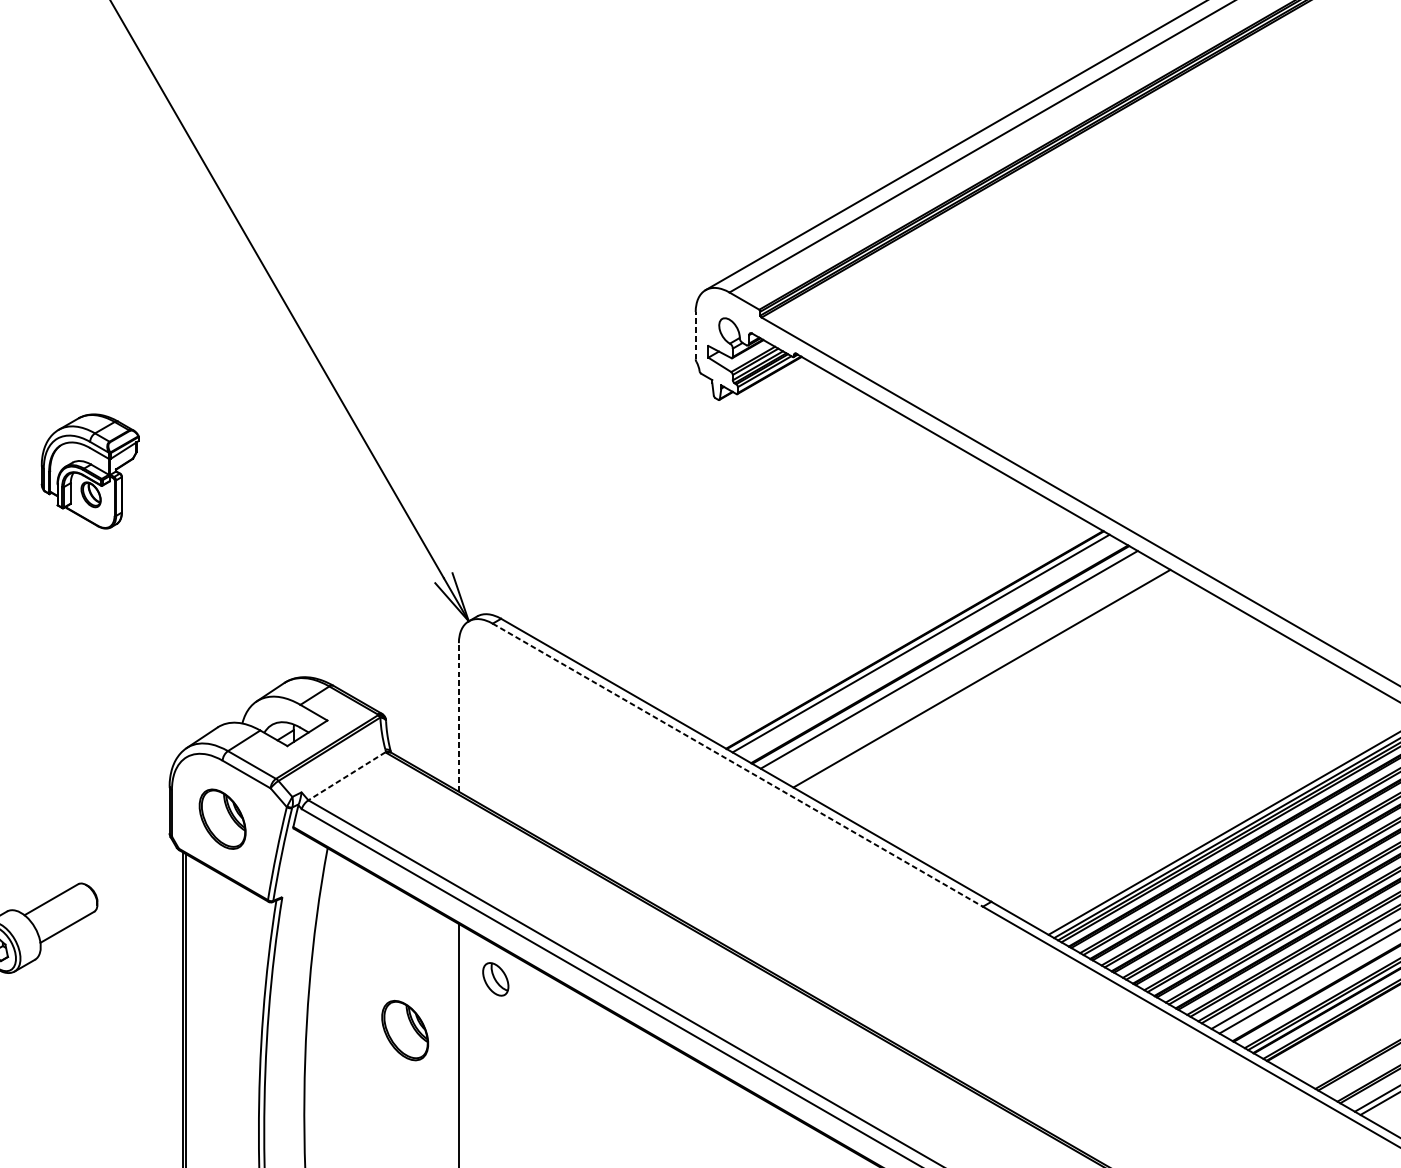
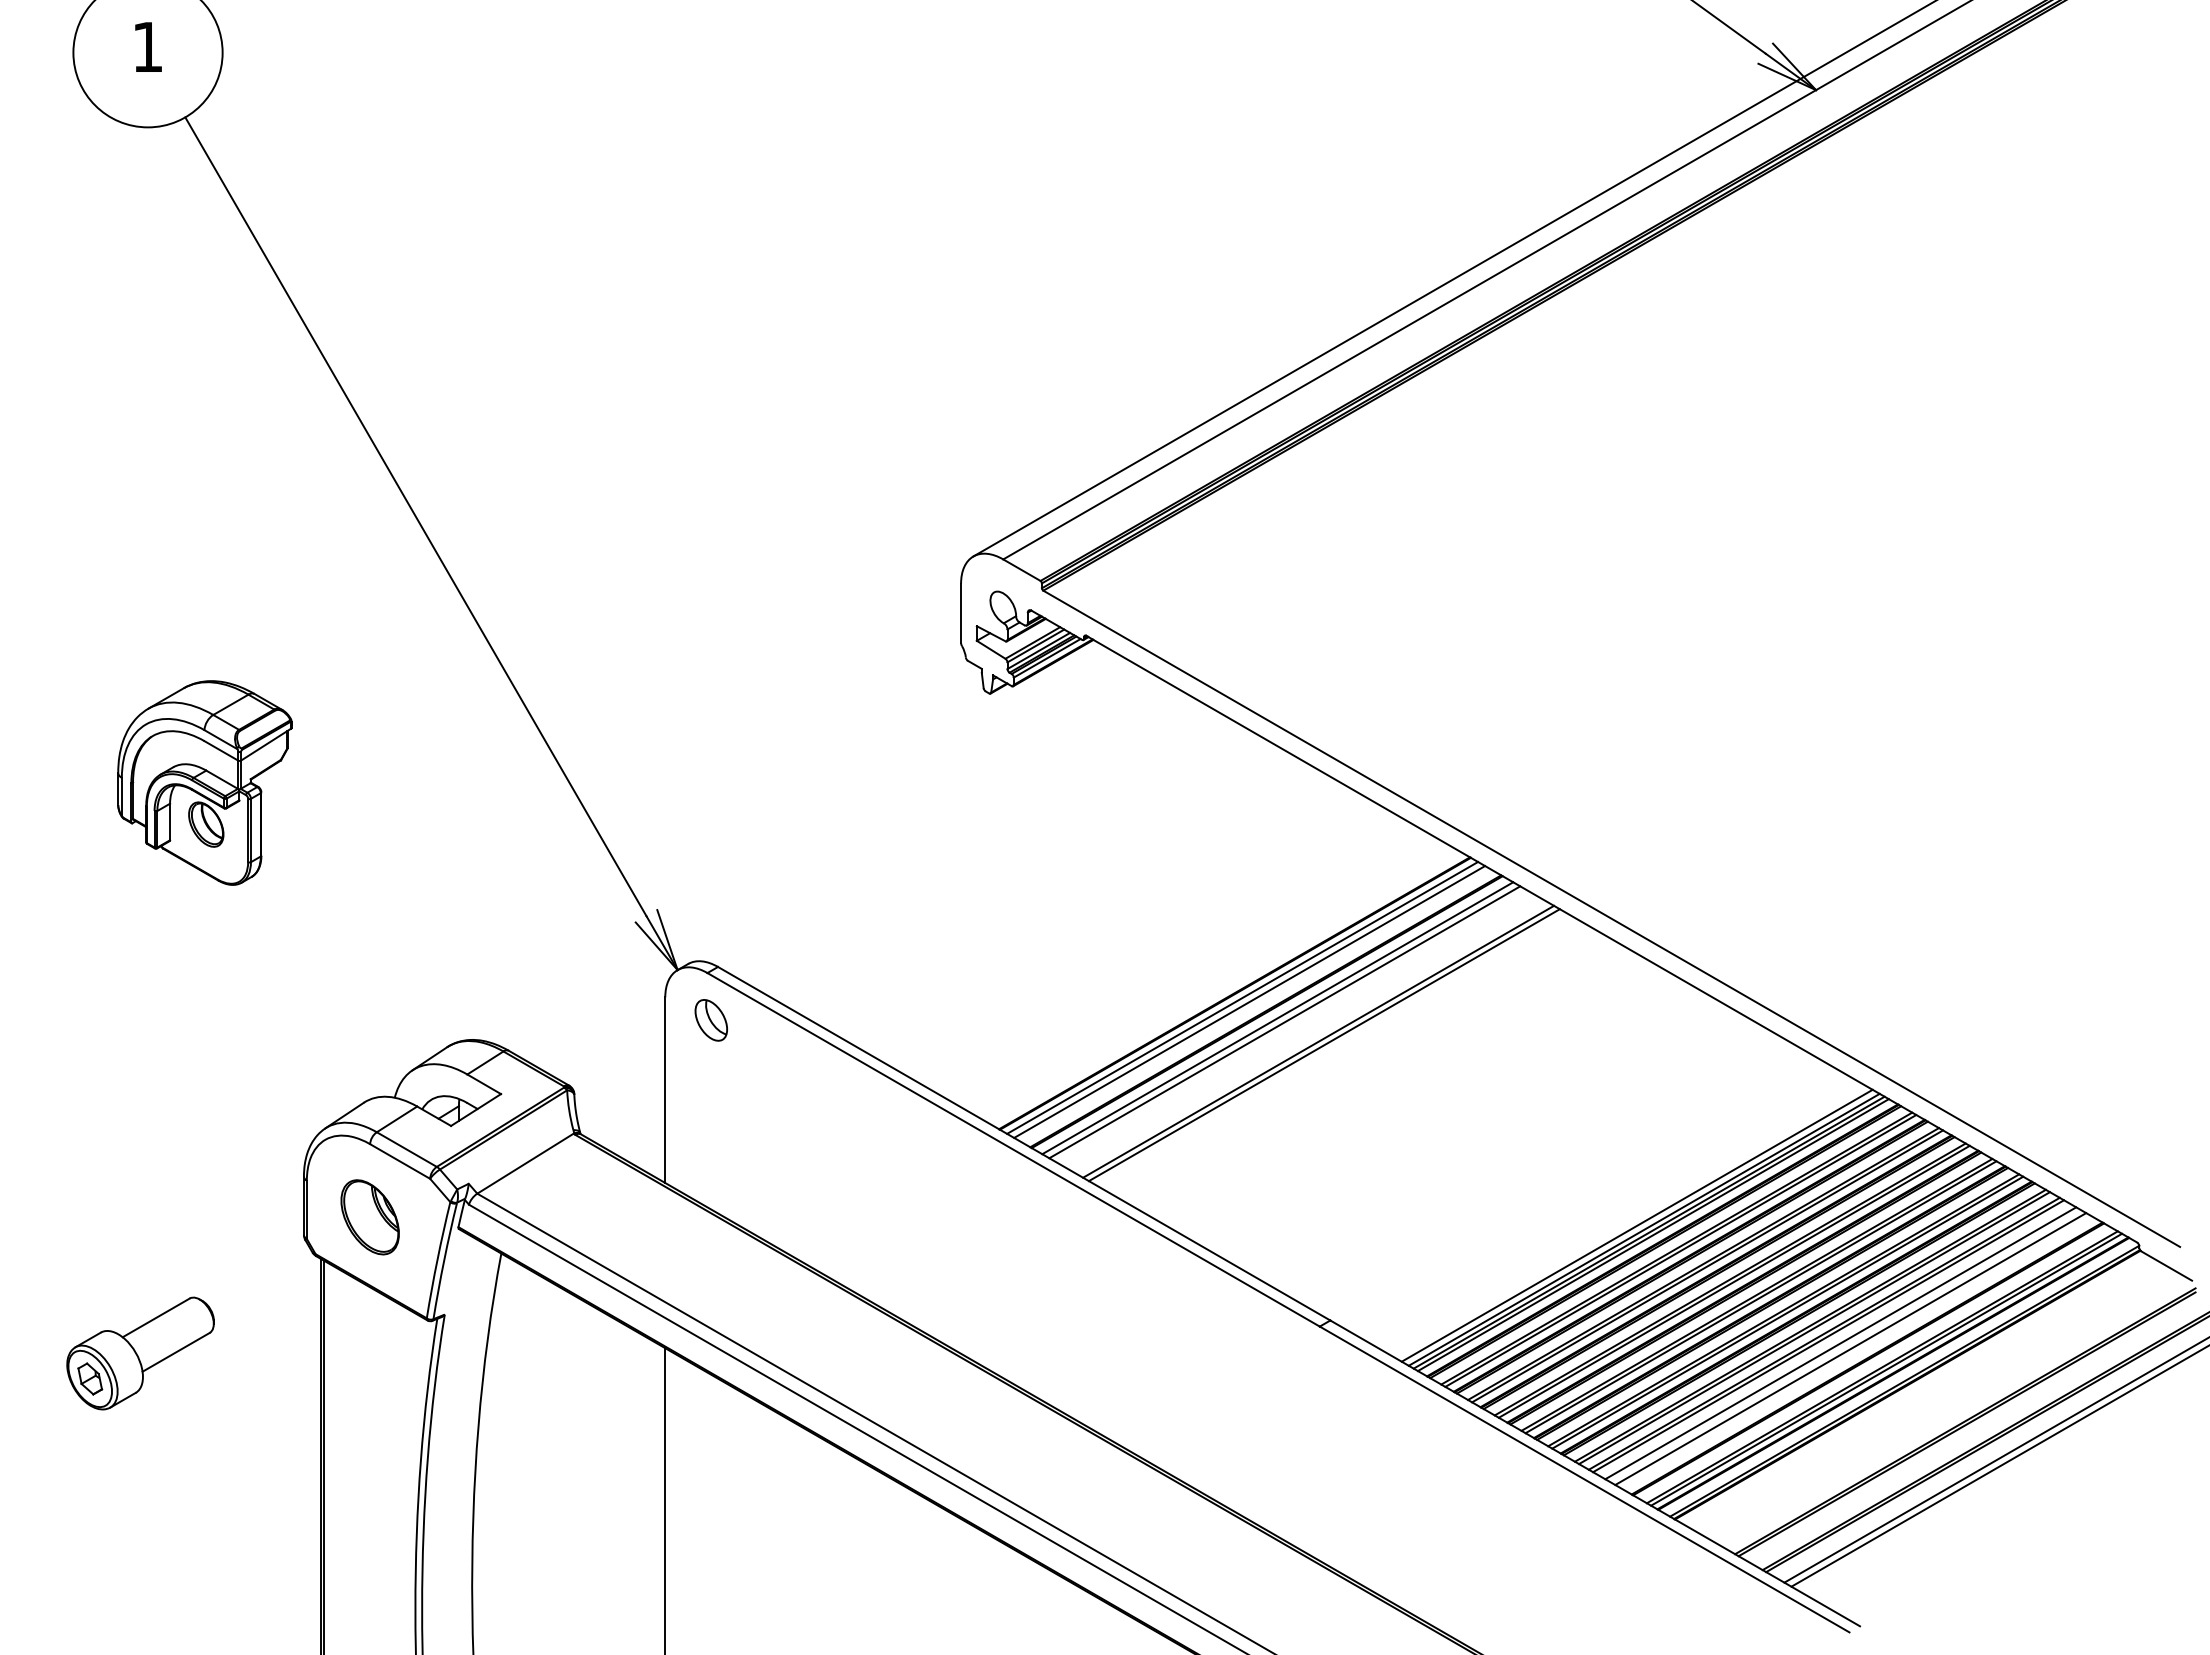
line: (696, 335) -> (961, 613), dashed -> solid
part: (90, 471) -> (204, 782), size x1.43
line: (926, 646) -> (1249, 1001), added
line: (954, 663) -> (1284, 1022), added
line: (985, 681) -> (1323, 1045), added
line: (459, 717) -> (665, 1090), dashed -> solid
line: (737, 764) -> (1013, 1149), dashed -> solid
line: (347, 776) -> (525, 1163), dashed -> solid
part: (495, 979) -> (710, 1020), moved
part: (404, 1030) -> (597, 1481), removed

